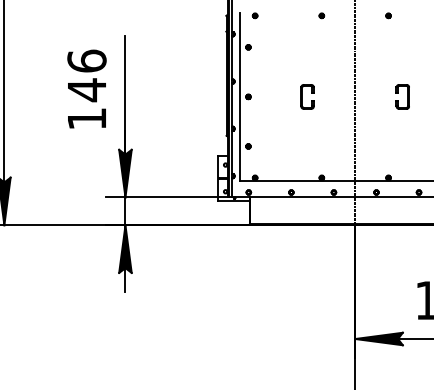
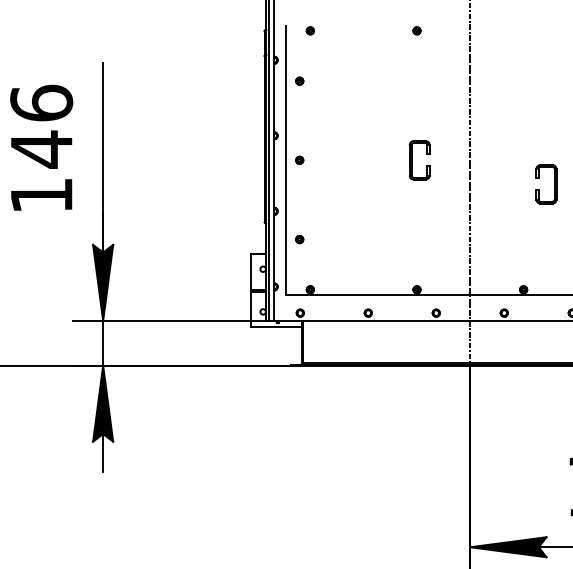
part: (388, 15) -> (523, 30), removed
part: (307, 96) -> (419, 159), moved
part: (402, 96) -> (545, 183), moved

